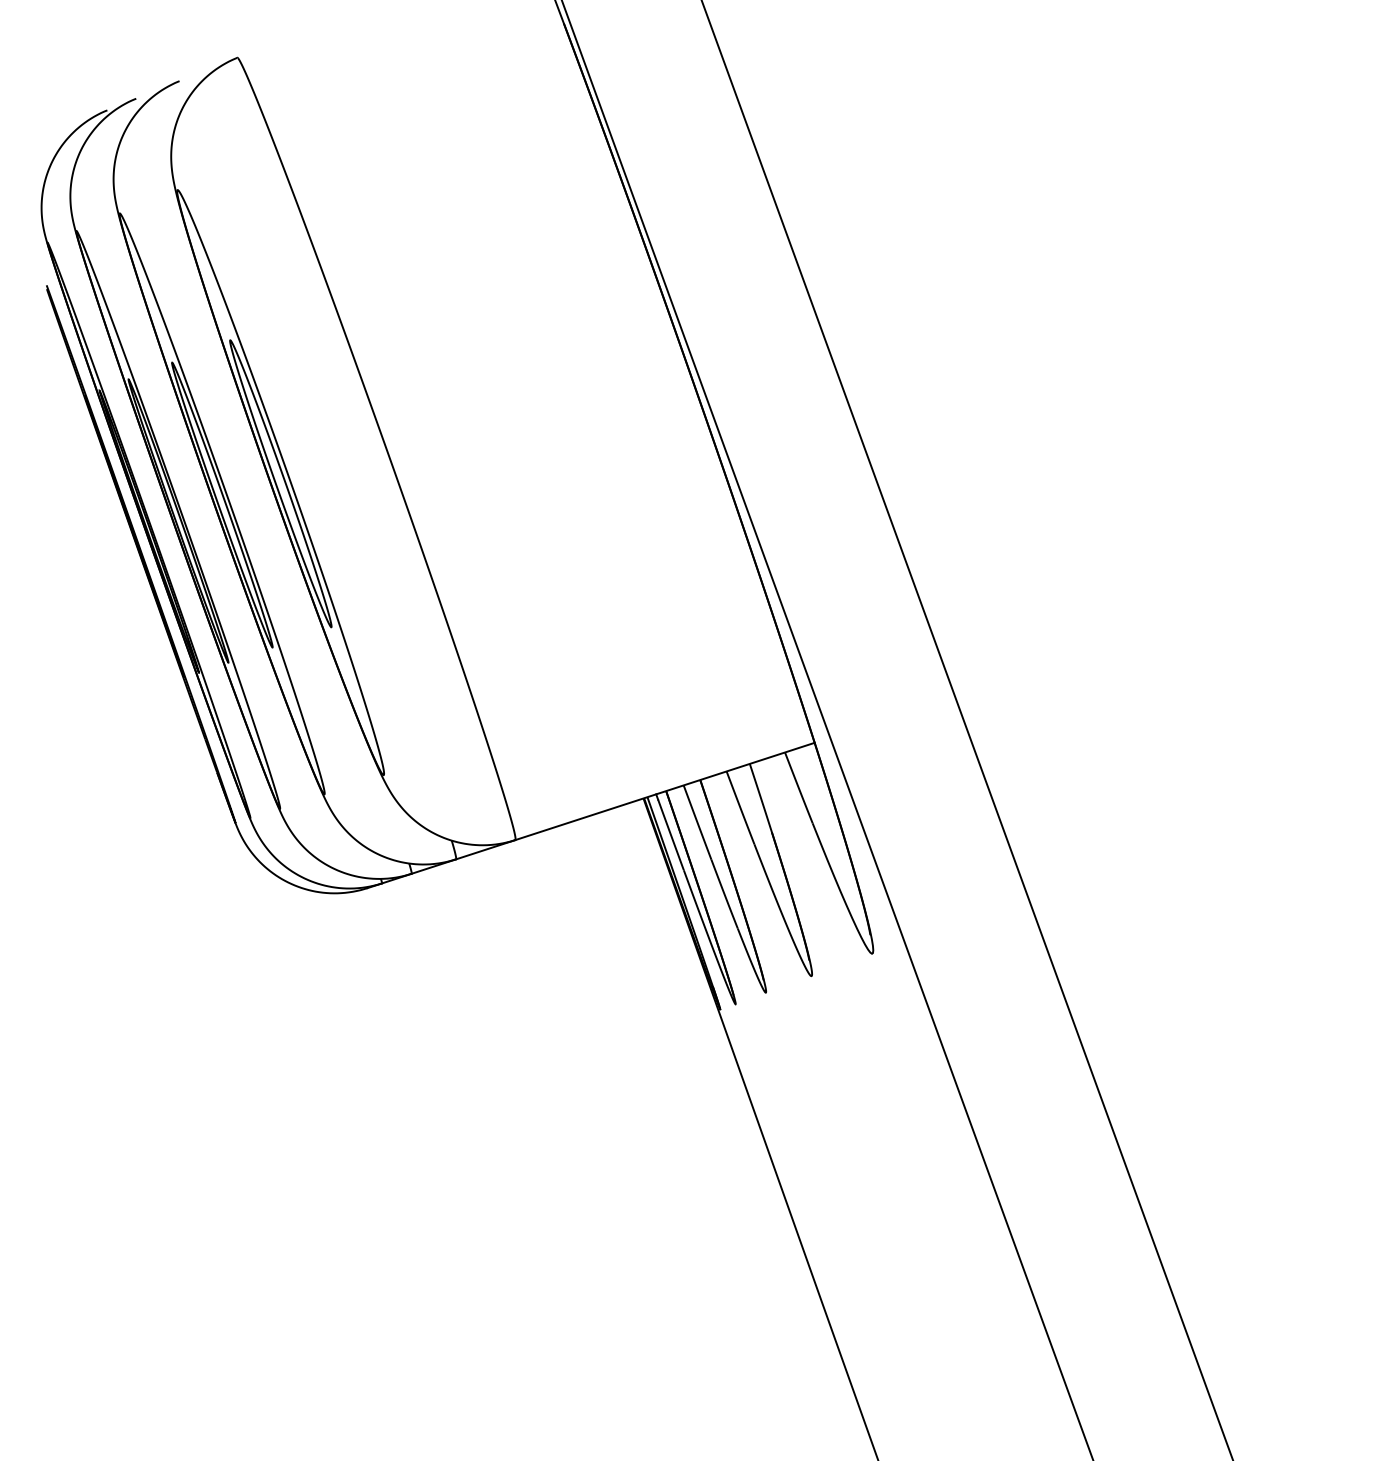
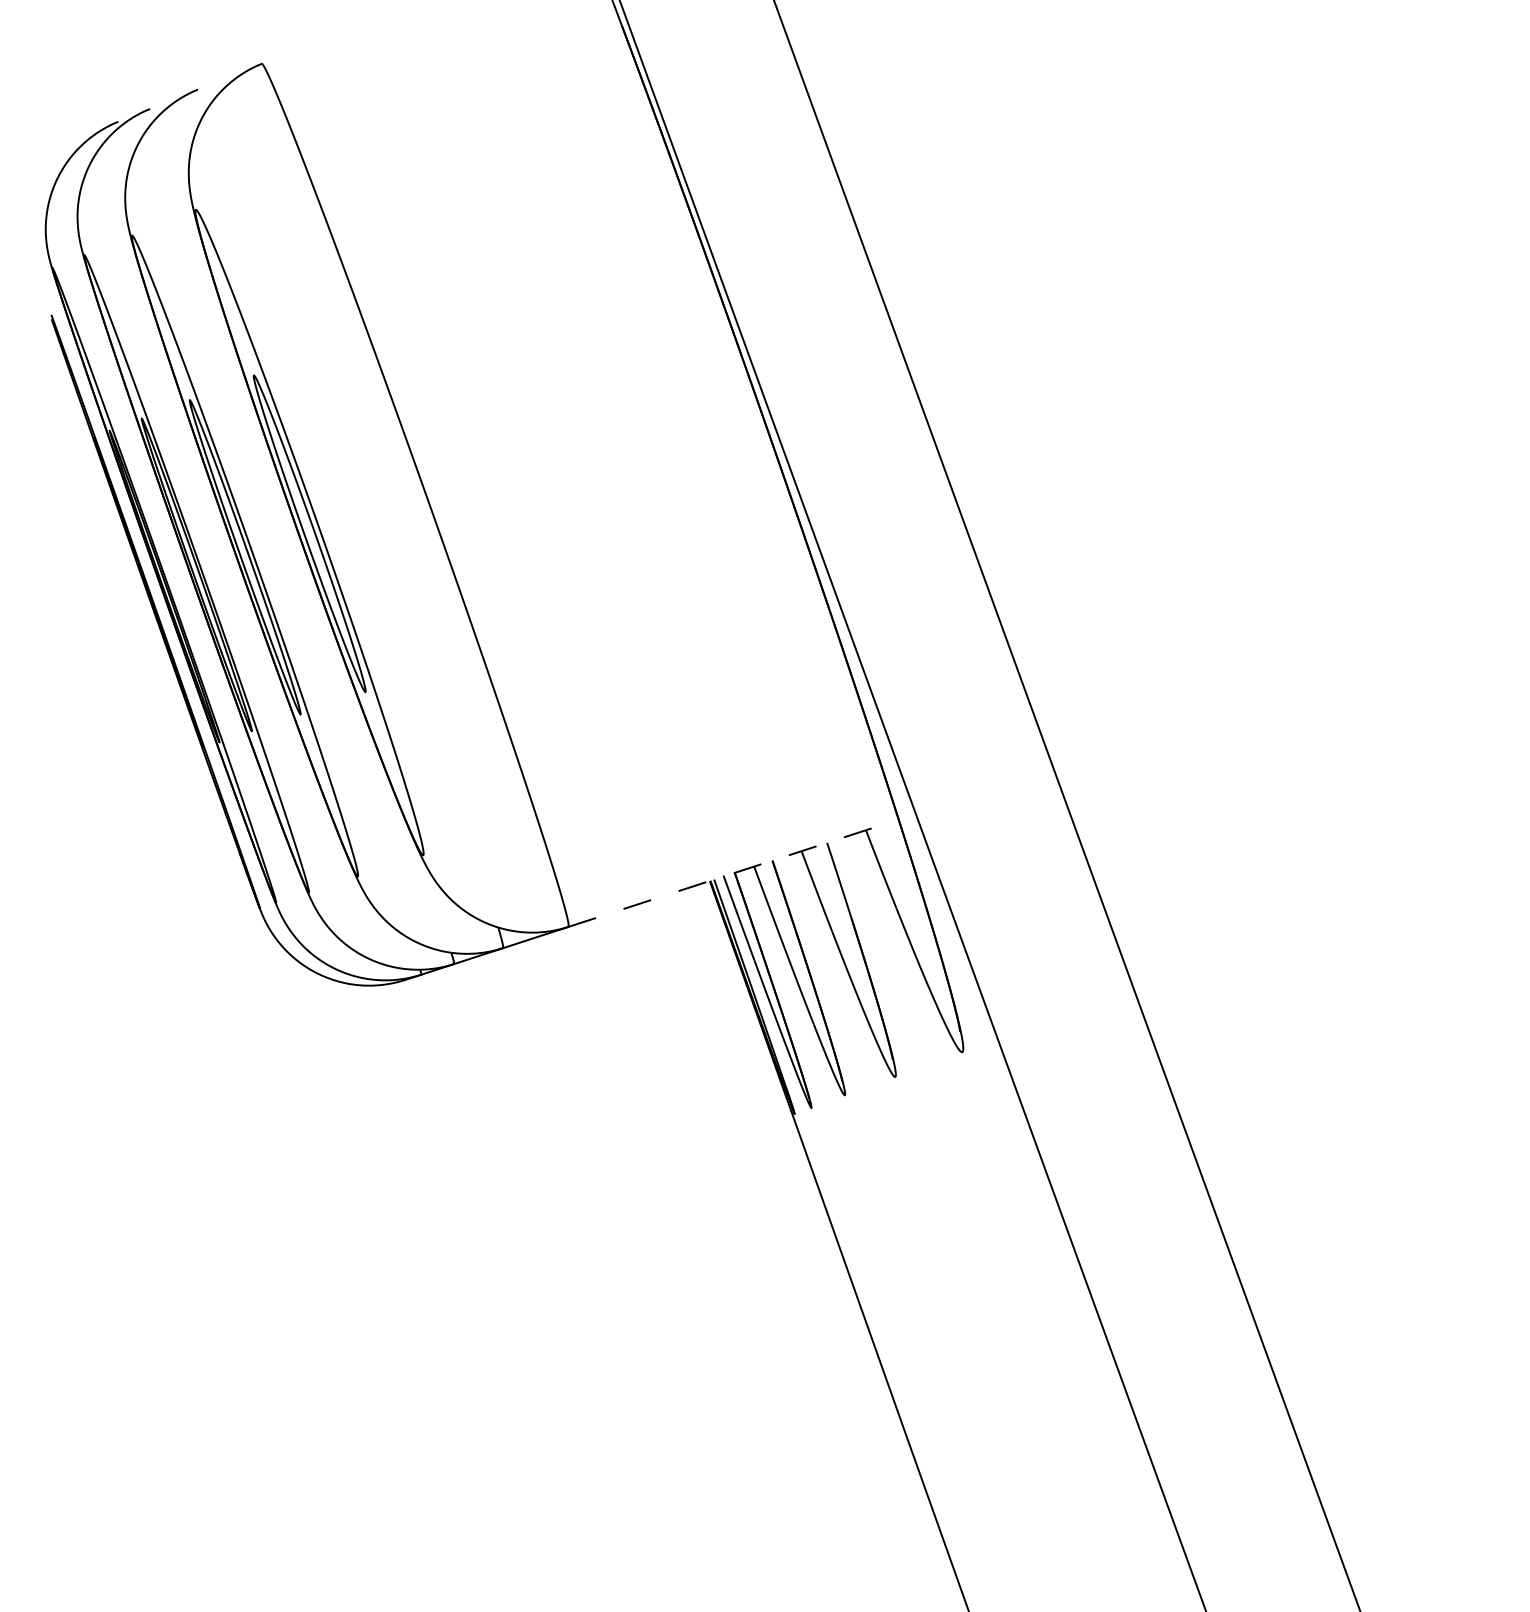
line: (664, 791) -> (733, 873), solid -> dashed

